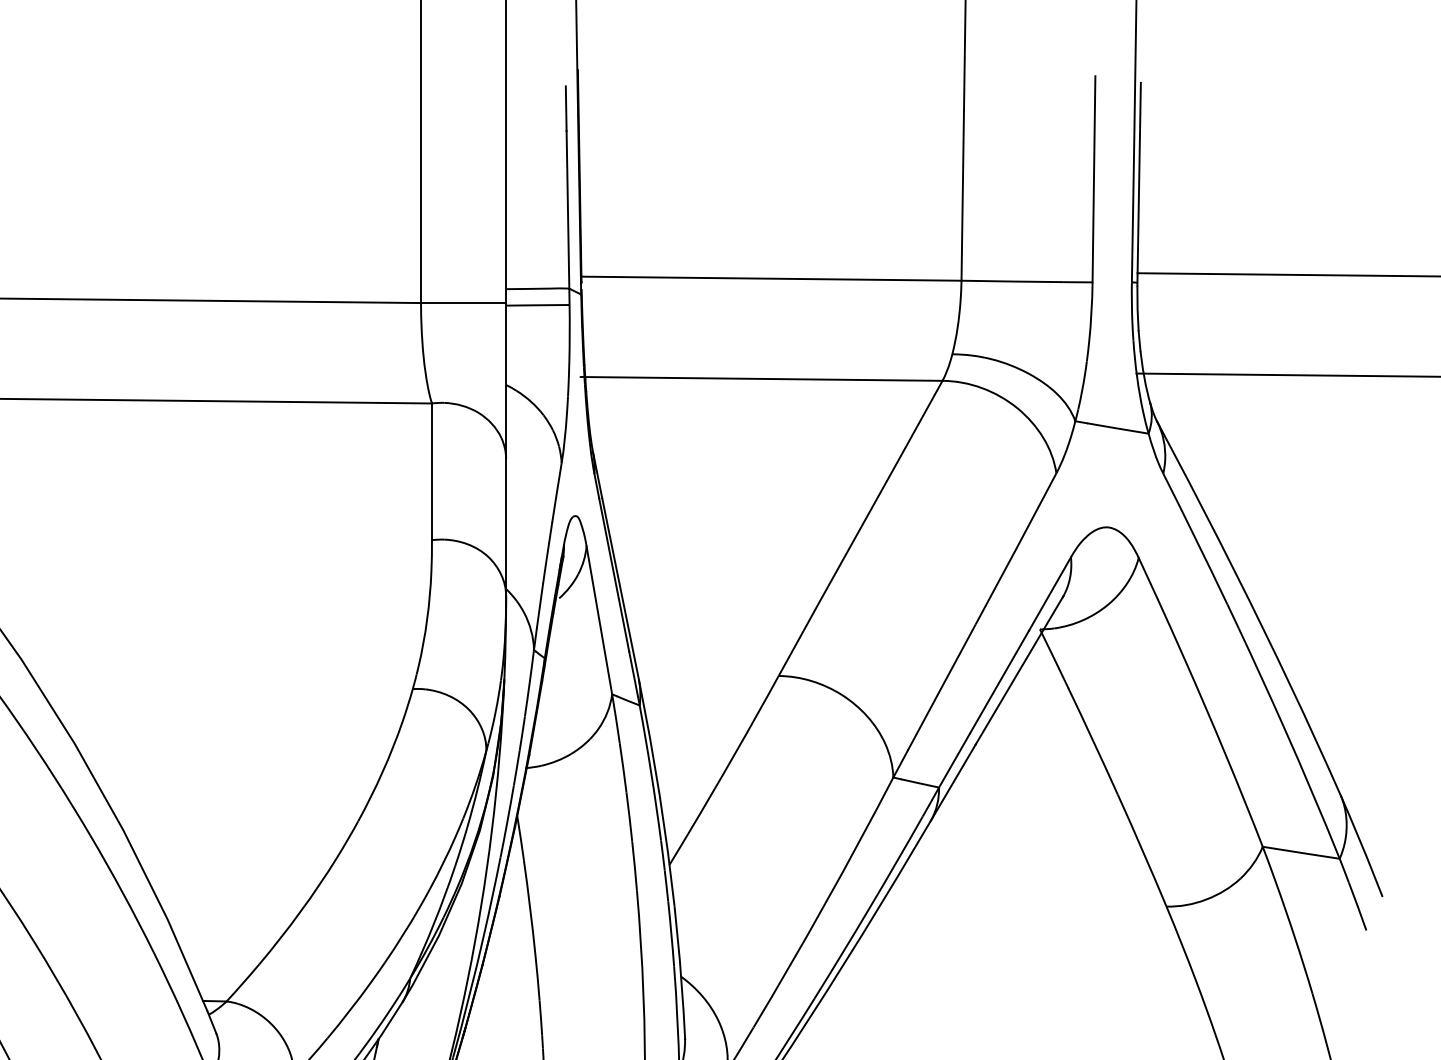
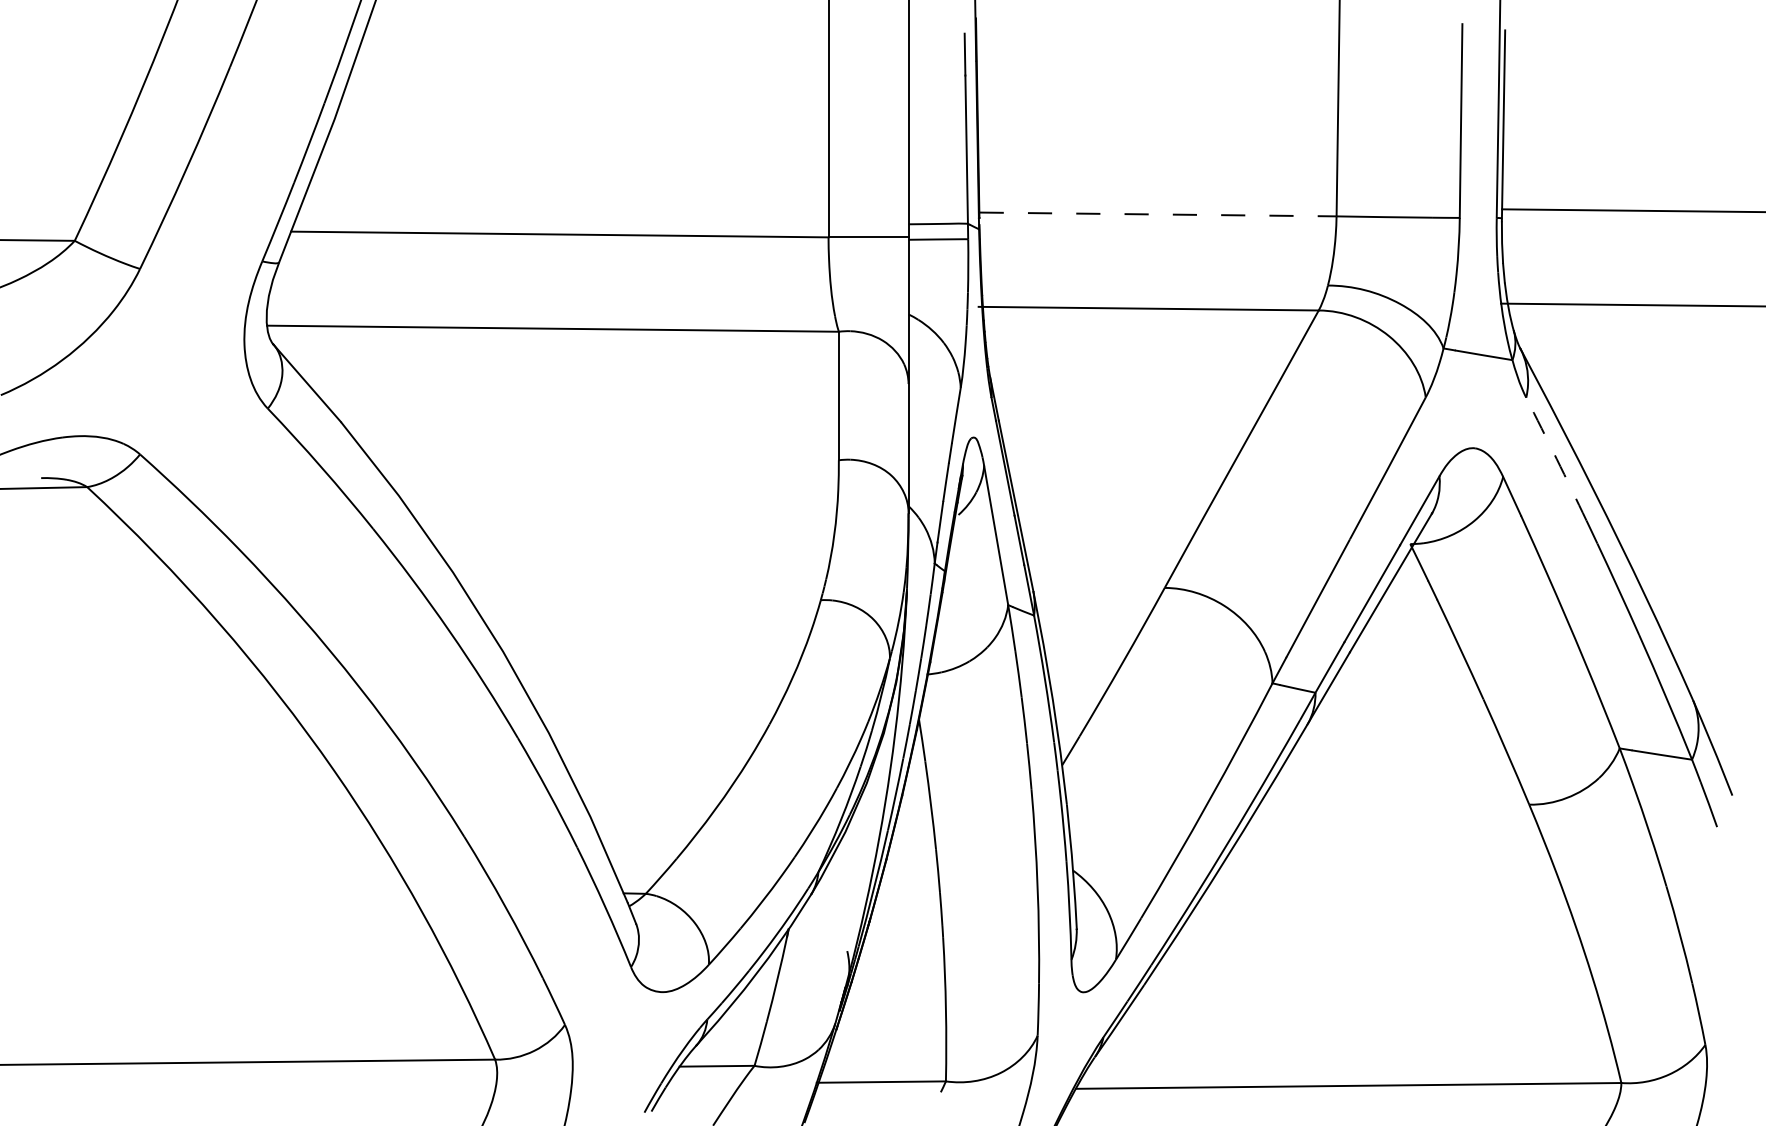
line: (772, 278) -> (1158, 214), solid -> dashed
arc: (1195, 539) -> (1556, 459), solid -> dashed

